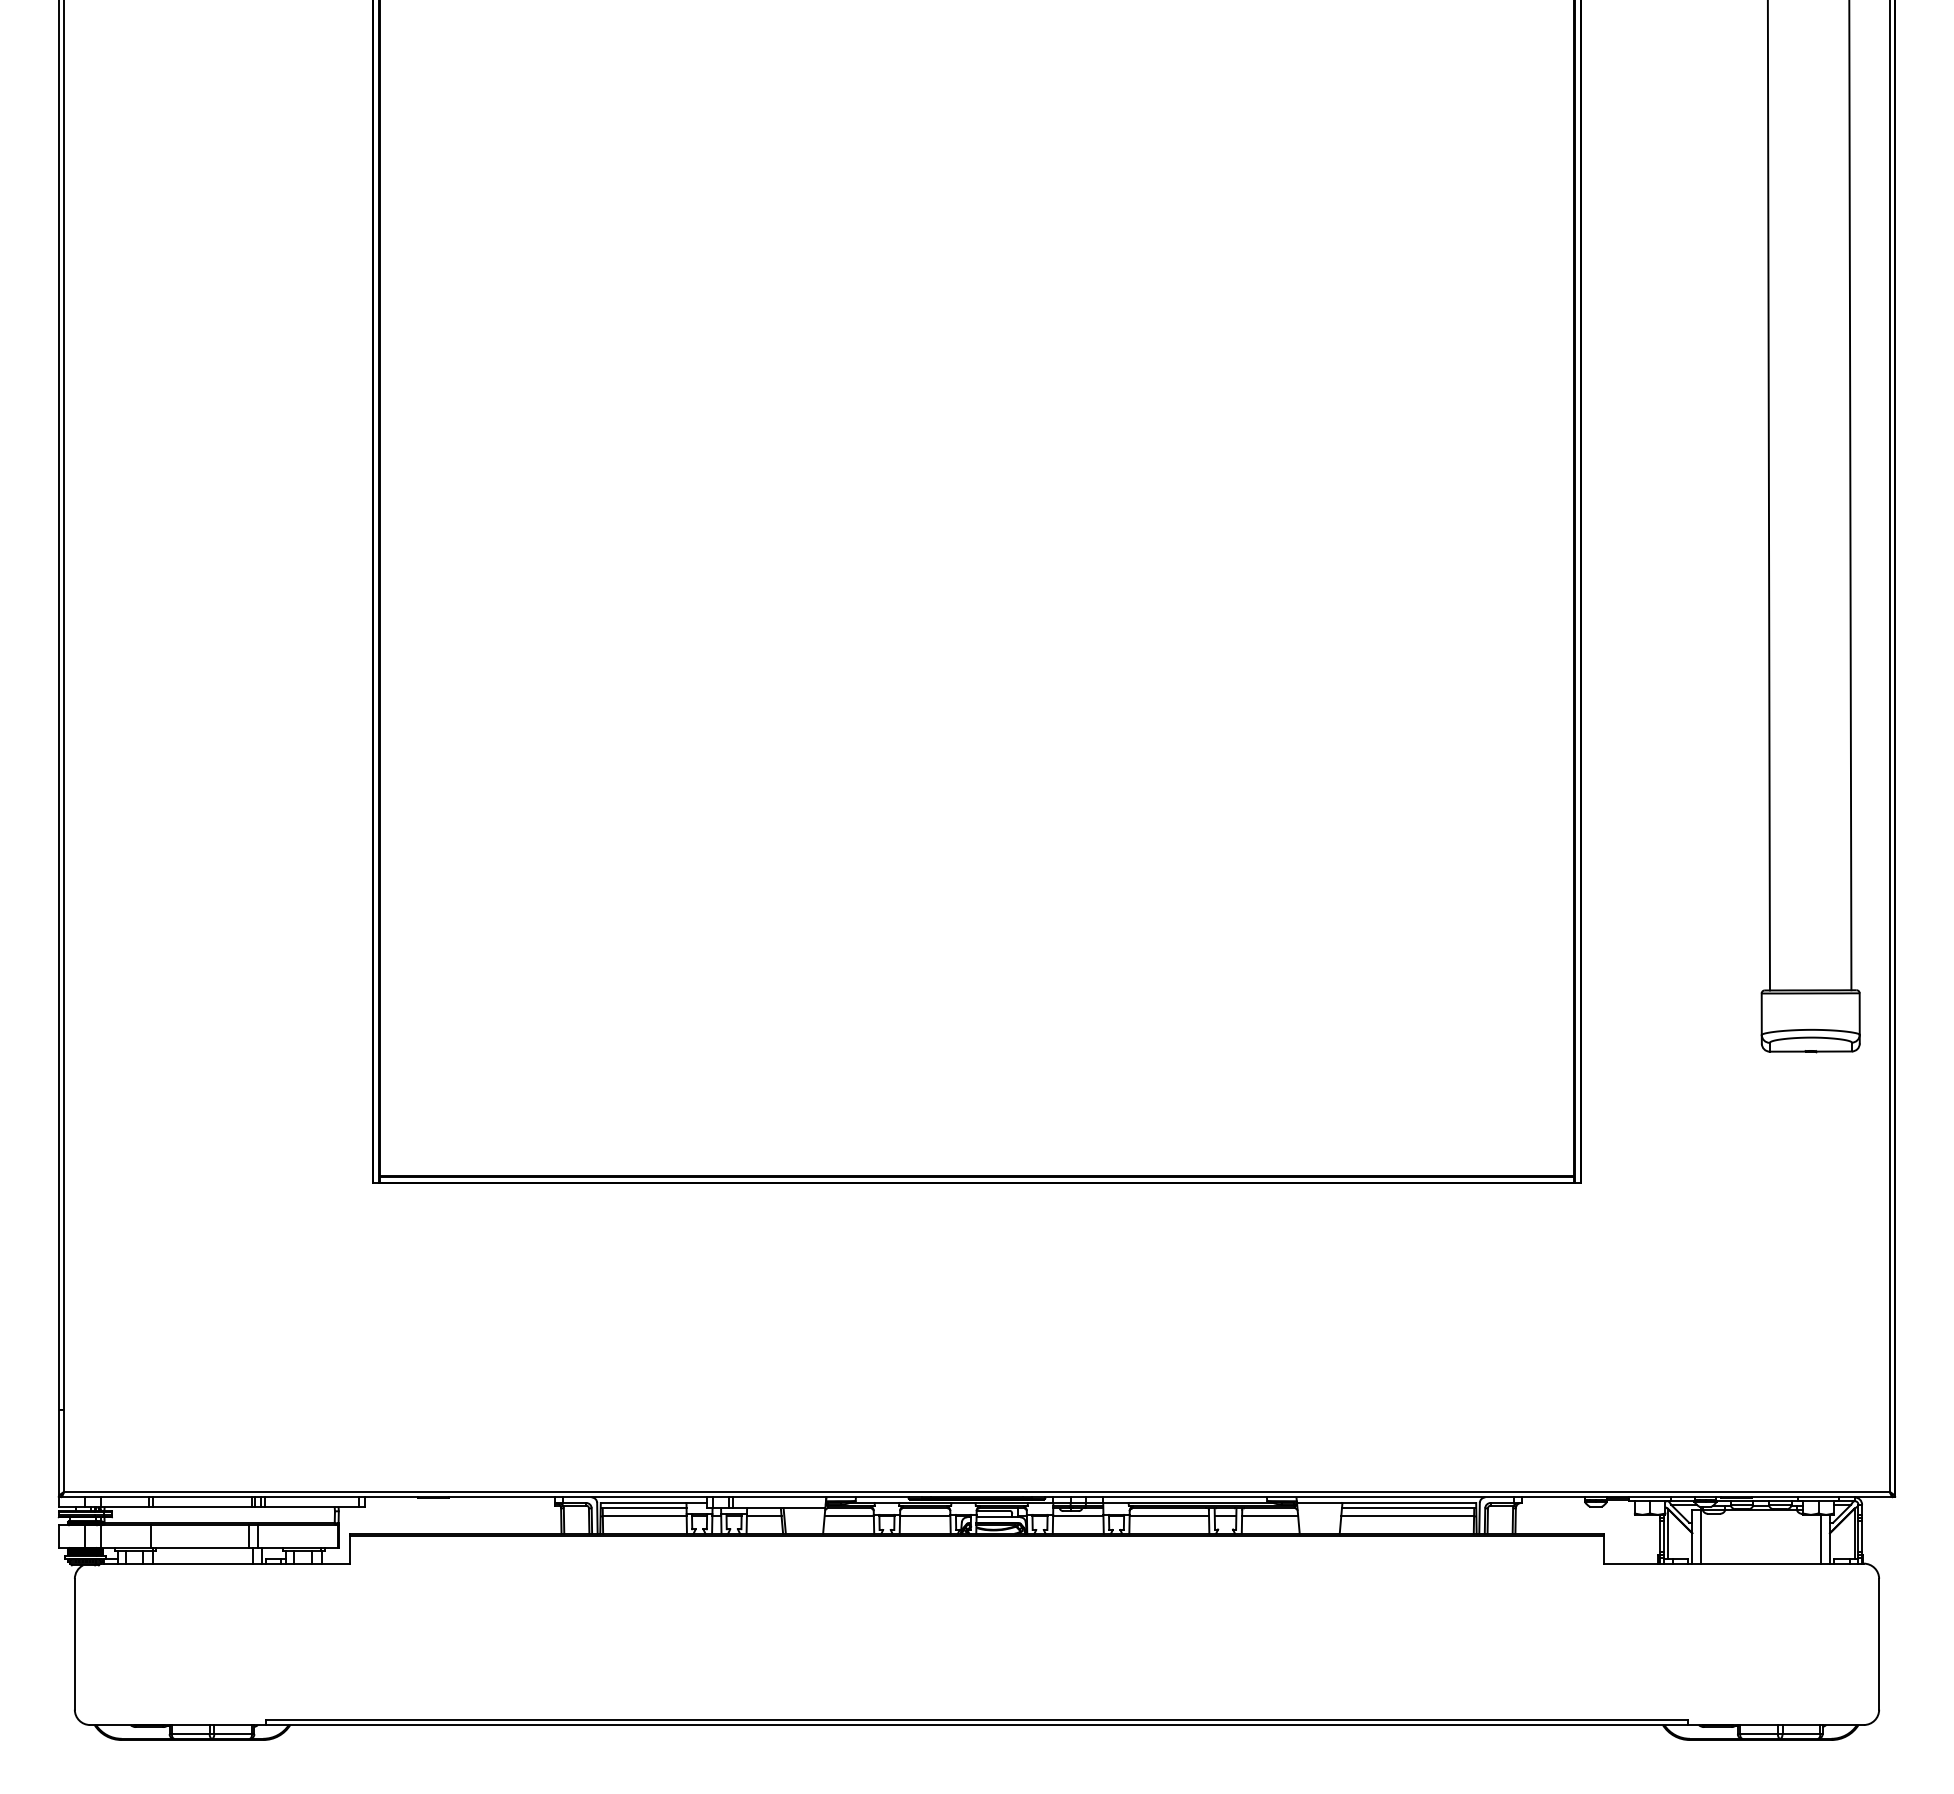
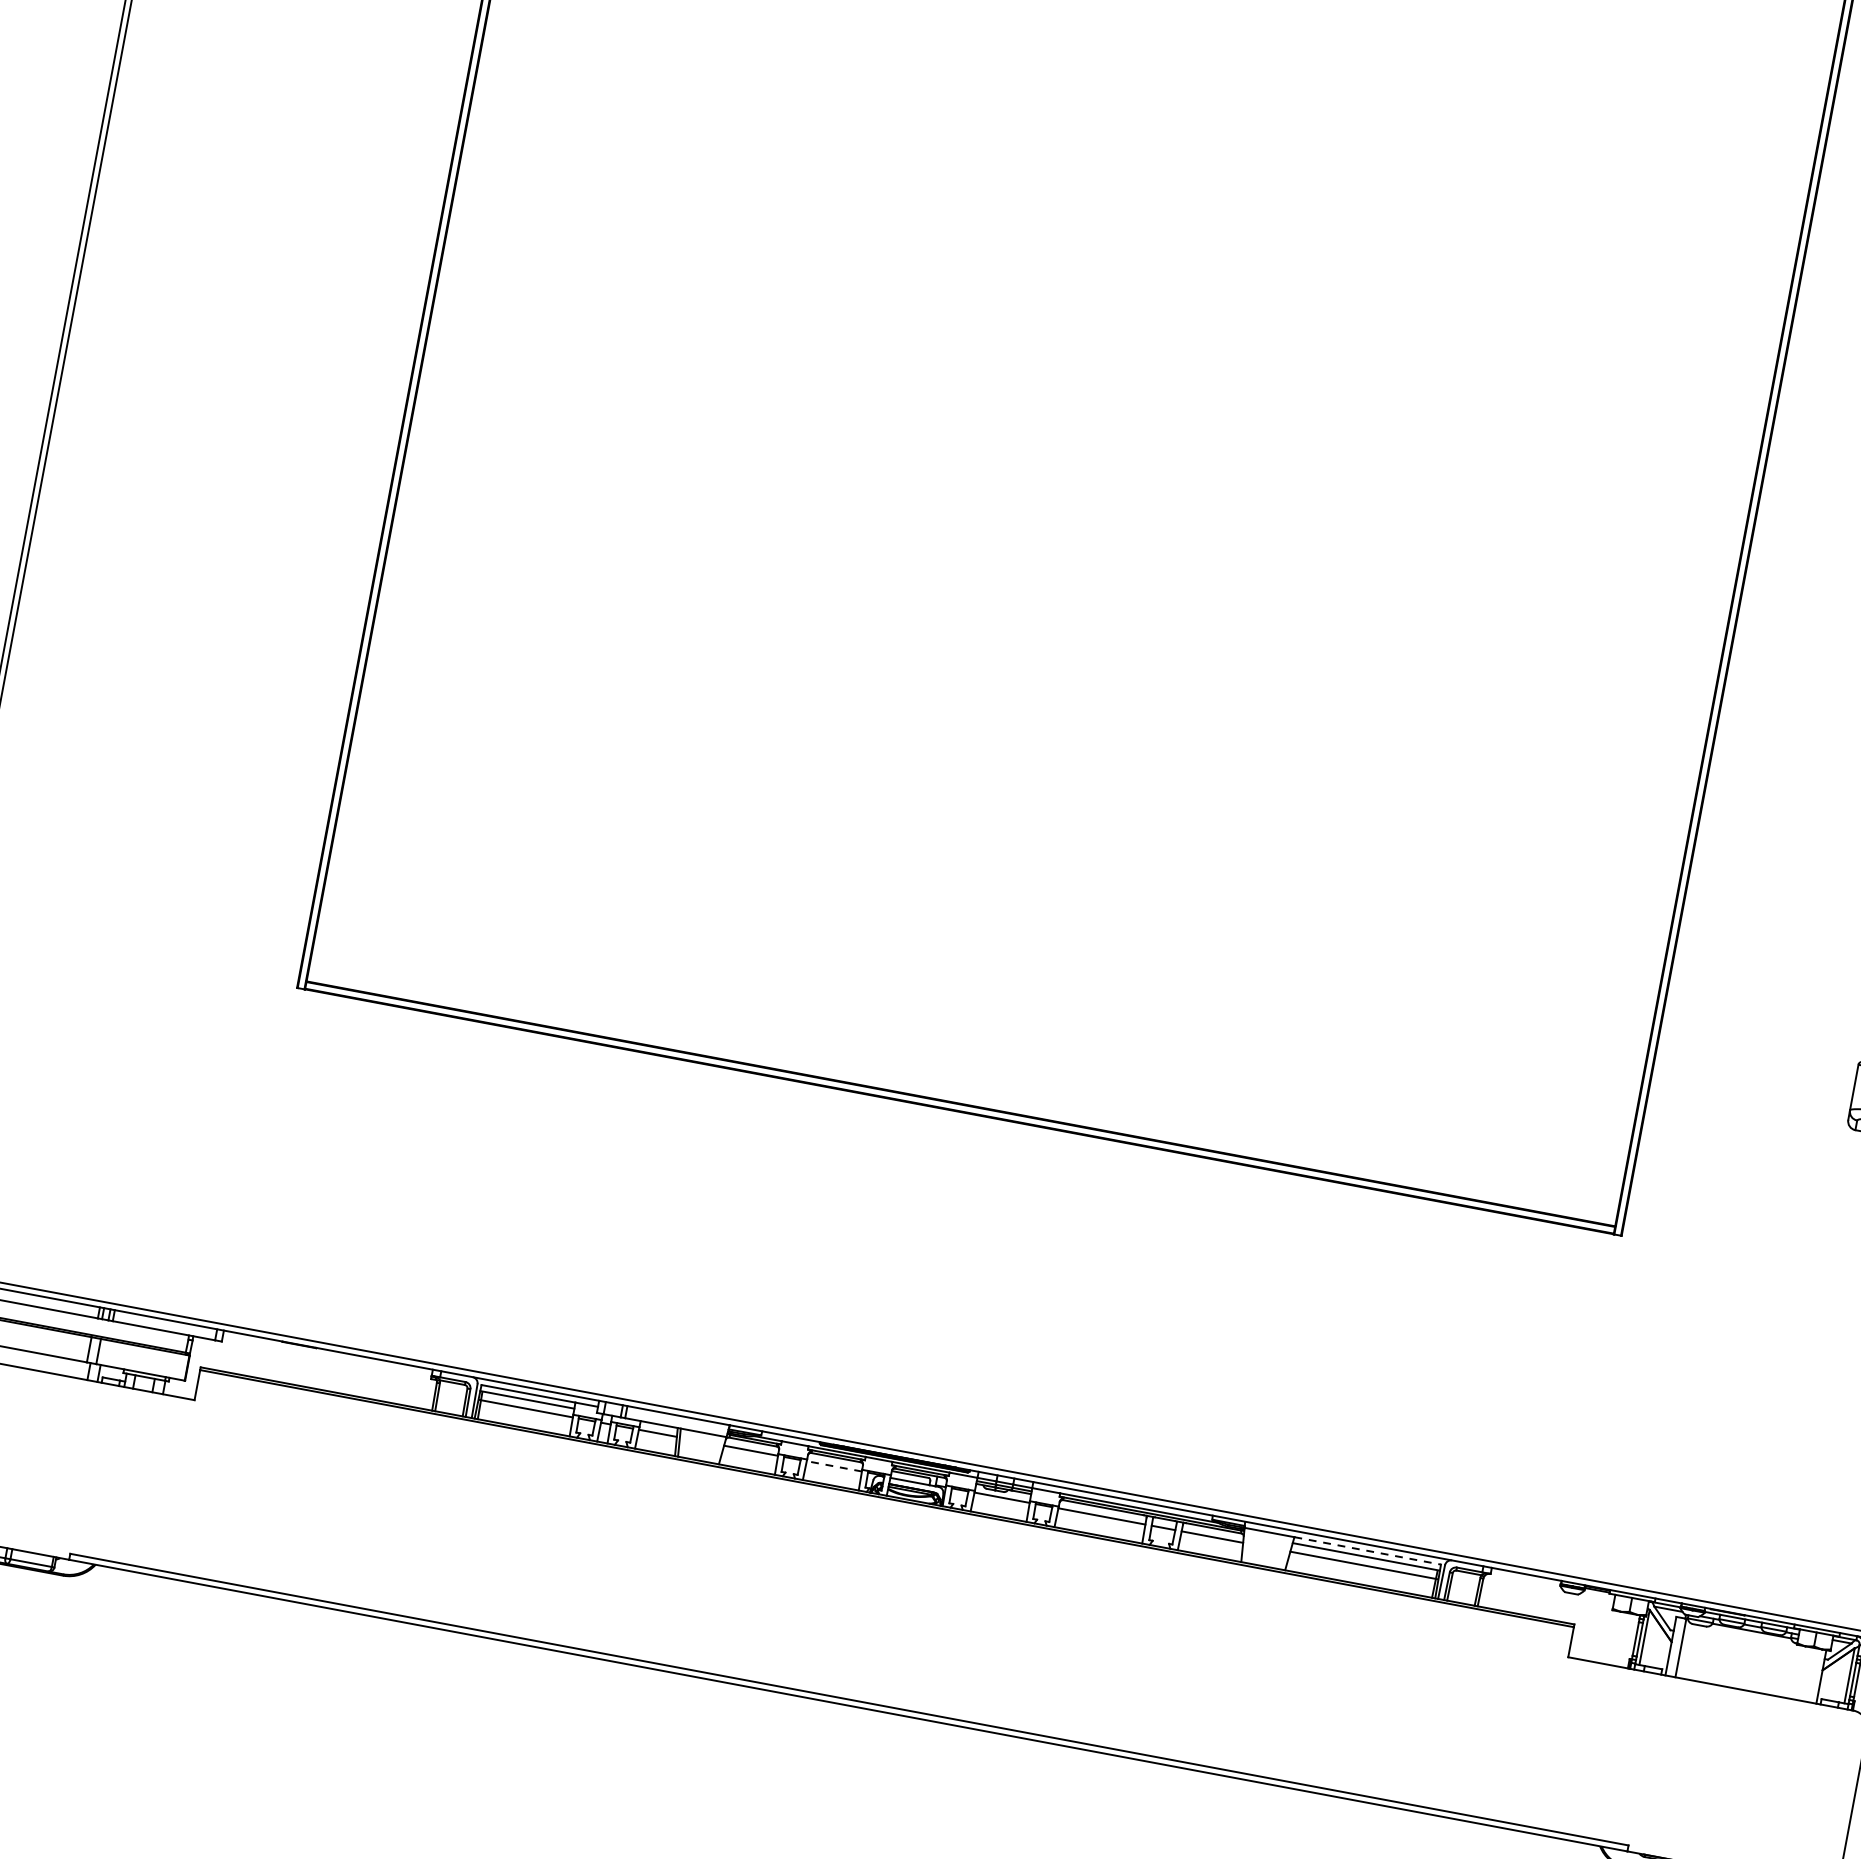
line: (1409, 1502) -> (1368, 1550), solid -> dashed
line: (924, 1516) -> (833, 1466), solid -> dashed
line: (1820, 1538) -> (1811, 1674), removed

